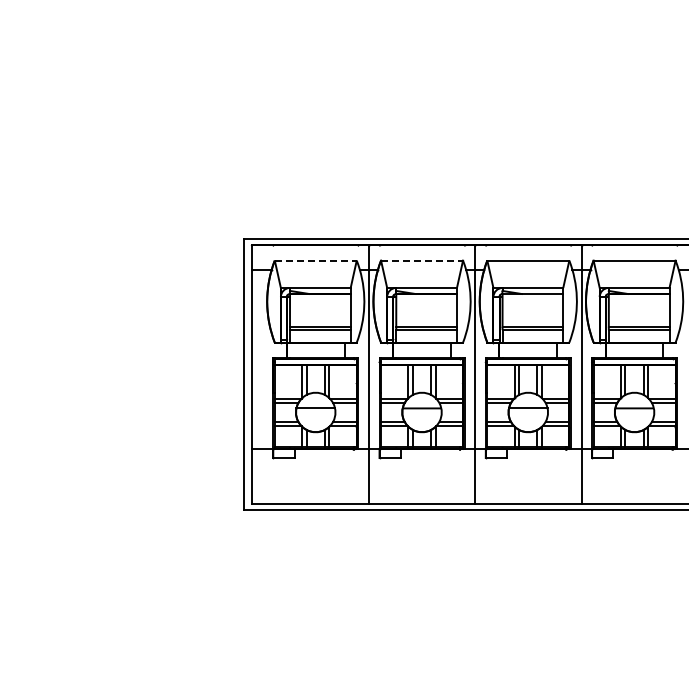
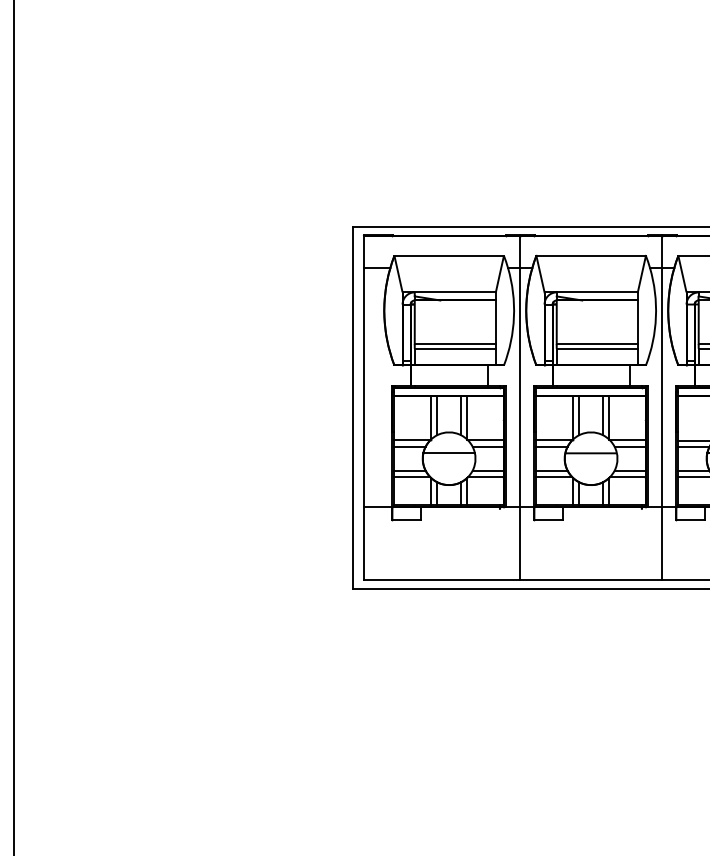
line: (315, 260) -> (448, 255), dashed -> solid
line: (422, 260) -> (591, 255), dashed -> solid

